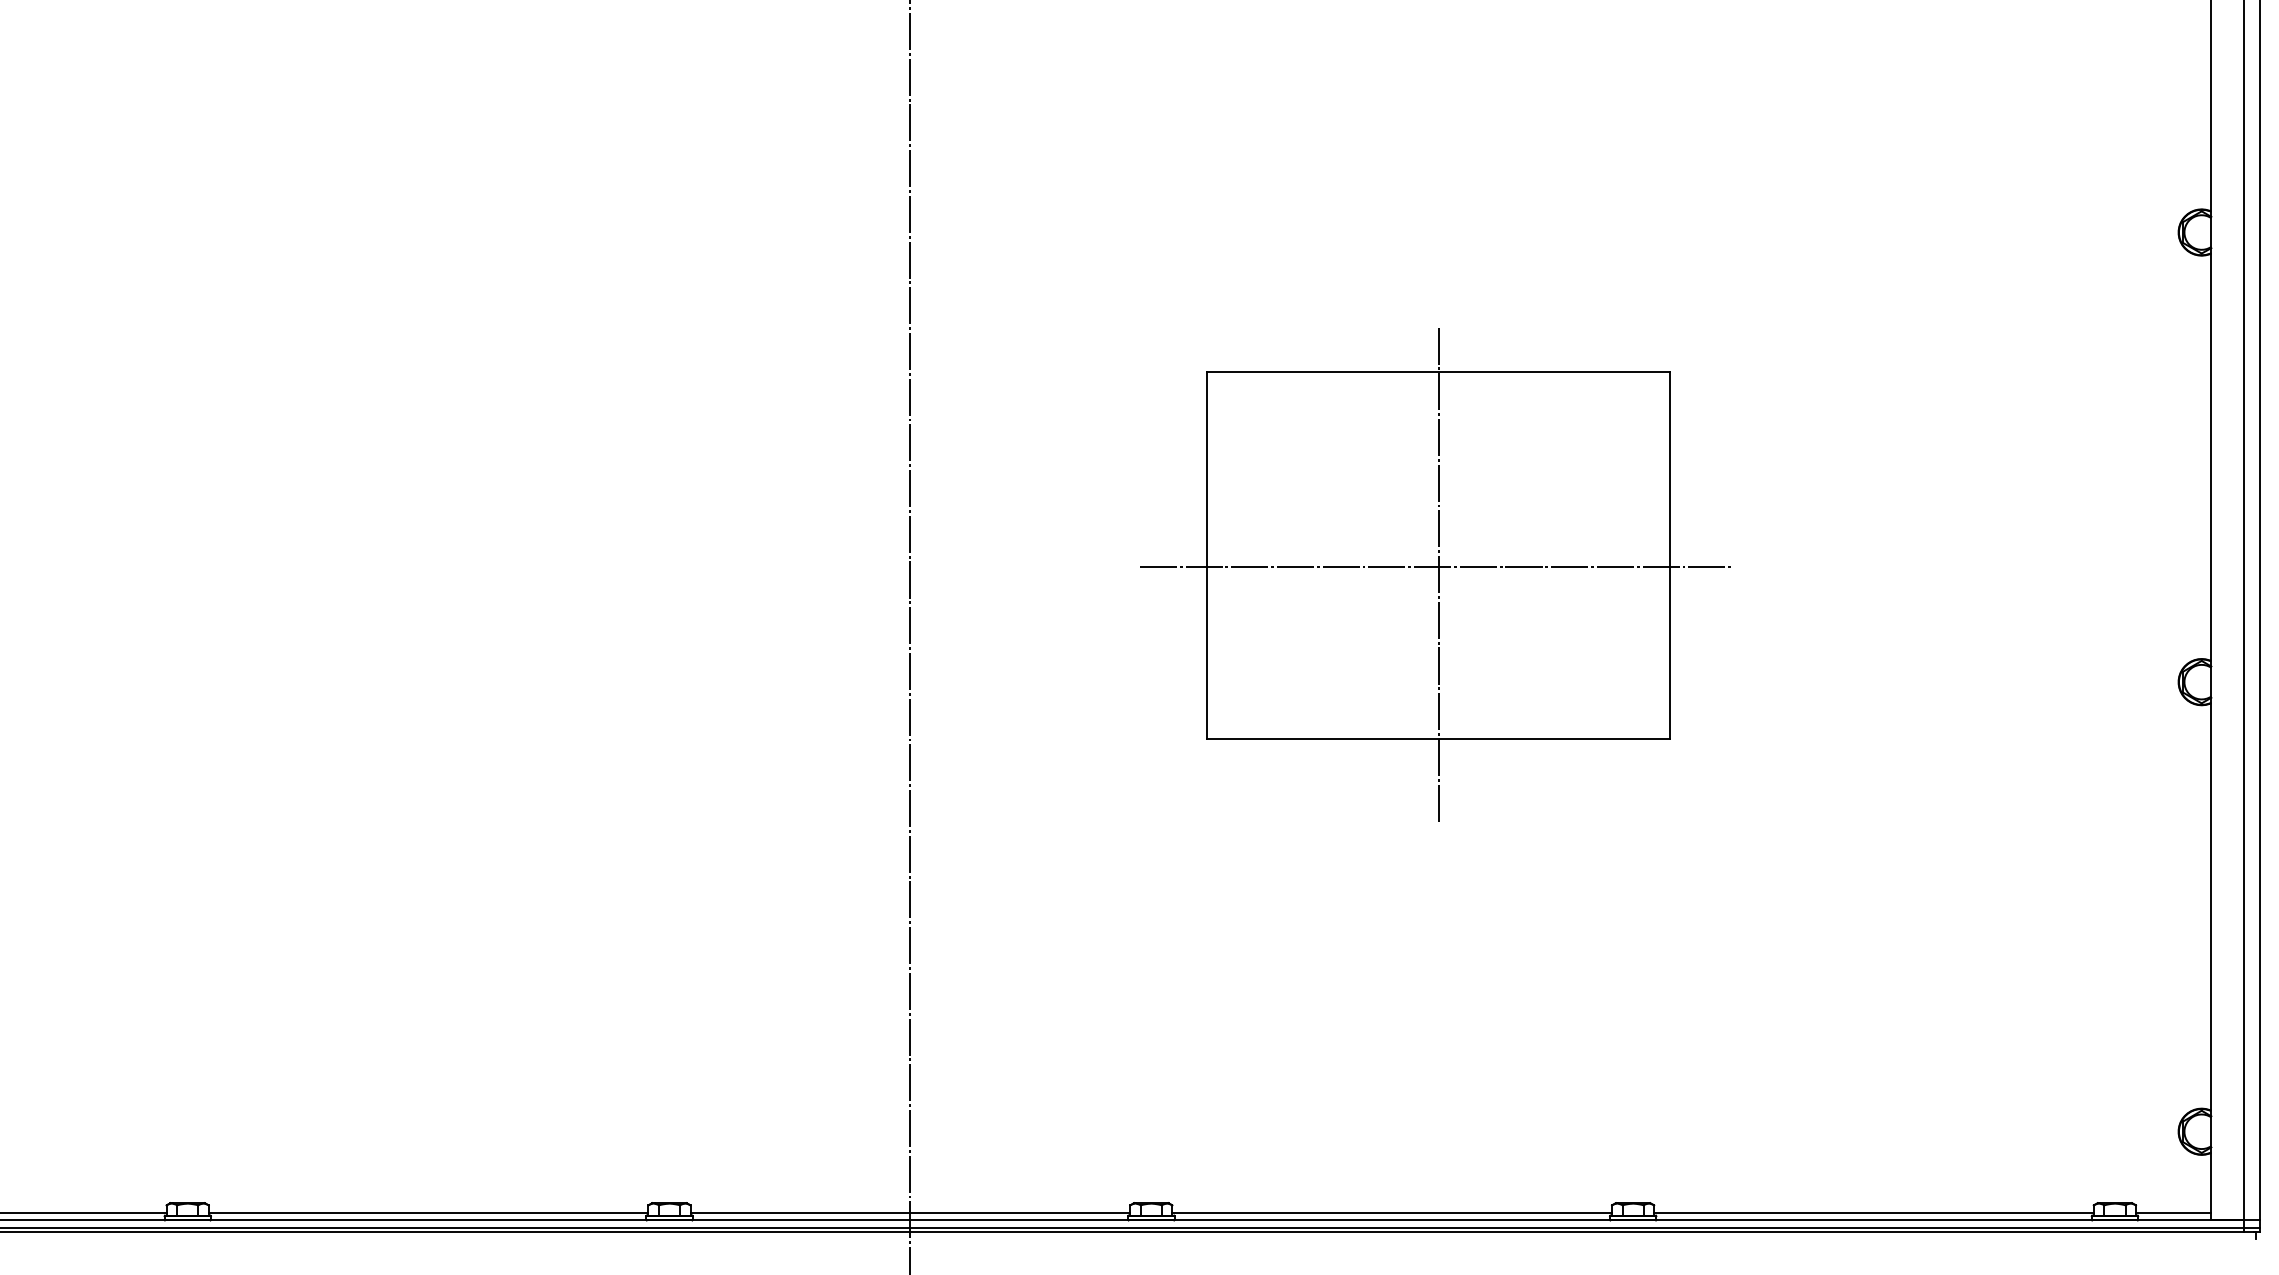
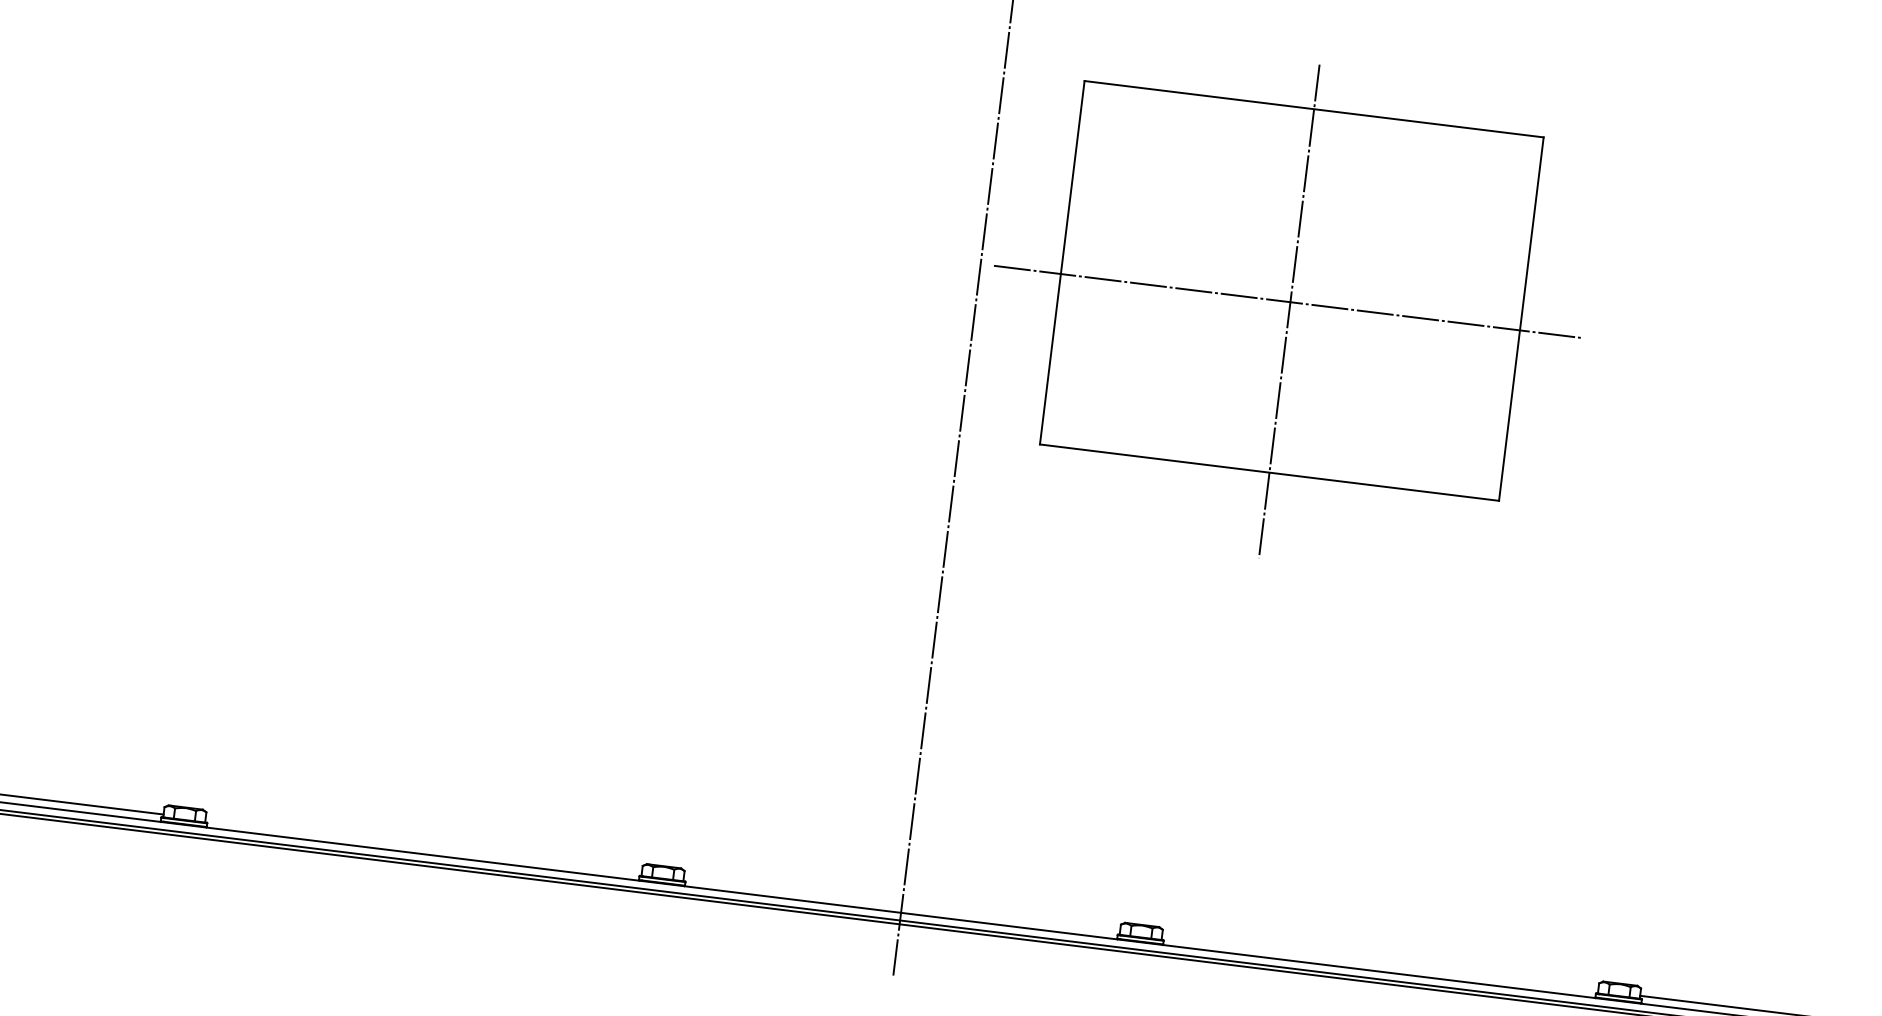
part: (1435, 574) -> (1286, 309), moved
line: (428, 1212) -> (423, 846), removed
line: (910, 1212) -> (902, 904), removed
line: (1391, 1212) -> (1379, 963), removed

